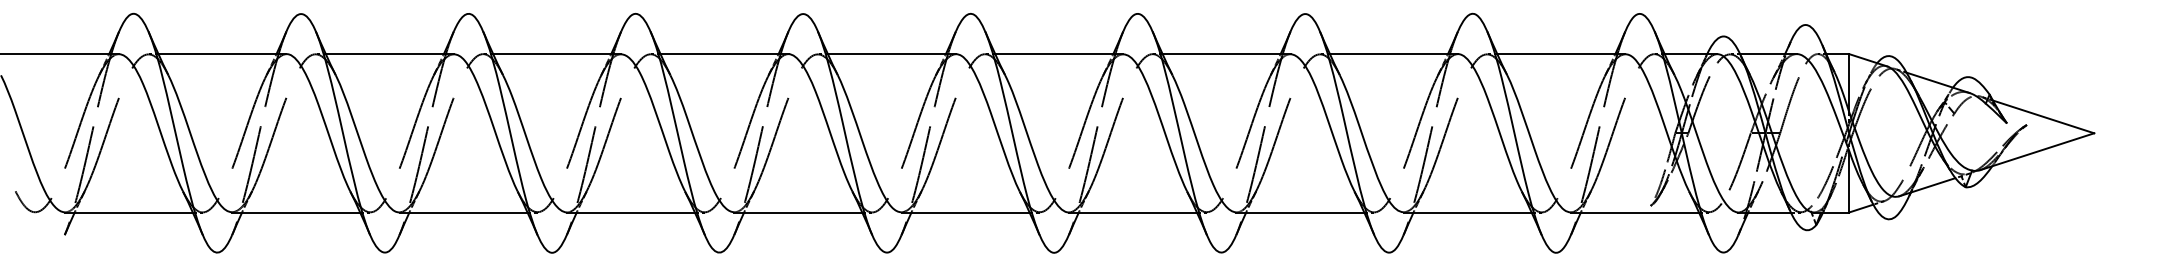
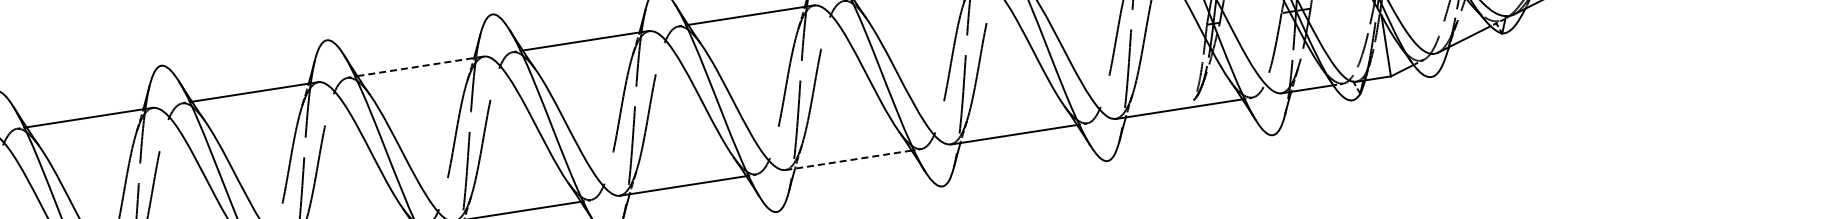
line: (891, 54) -> (420, 66), solid -> dashed
line: (1299, 212) -> (847, 160), solid -> dashed

